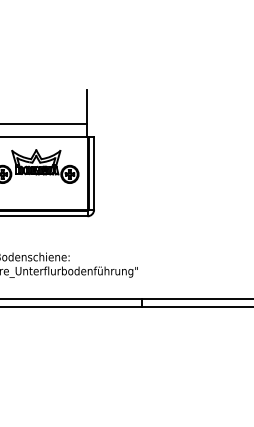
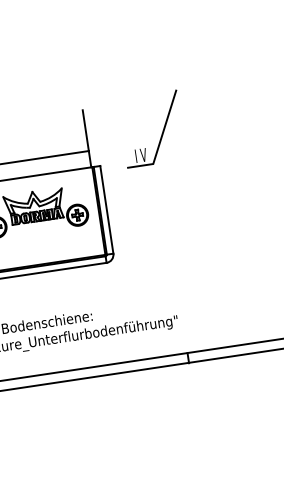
part: (147, 118) -> (161, 133), added

